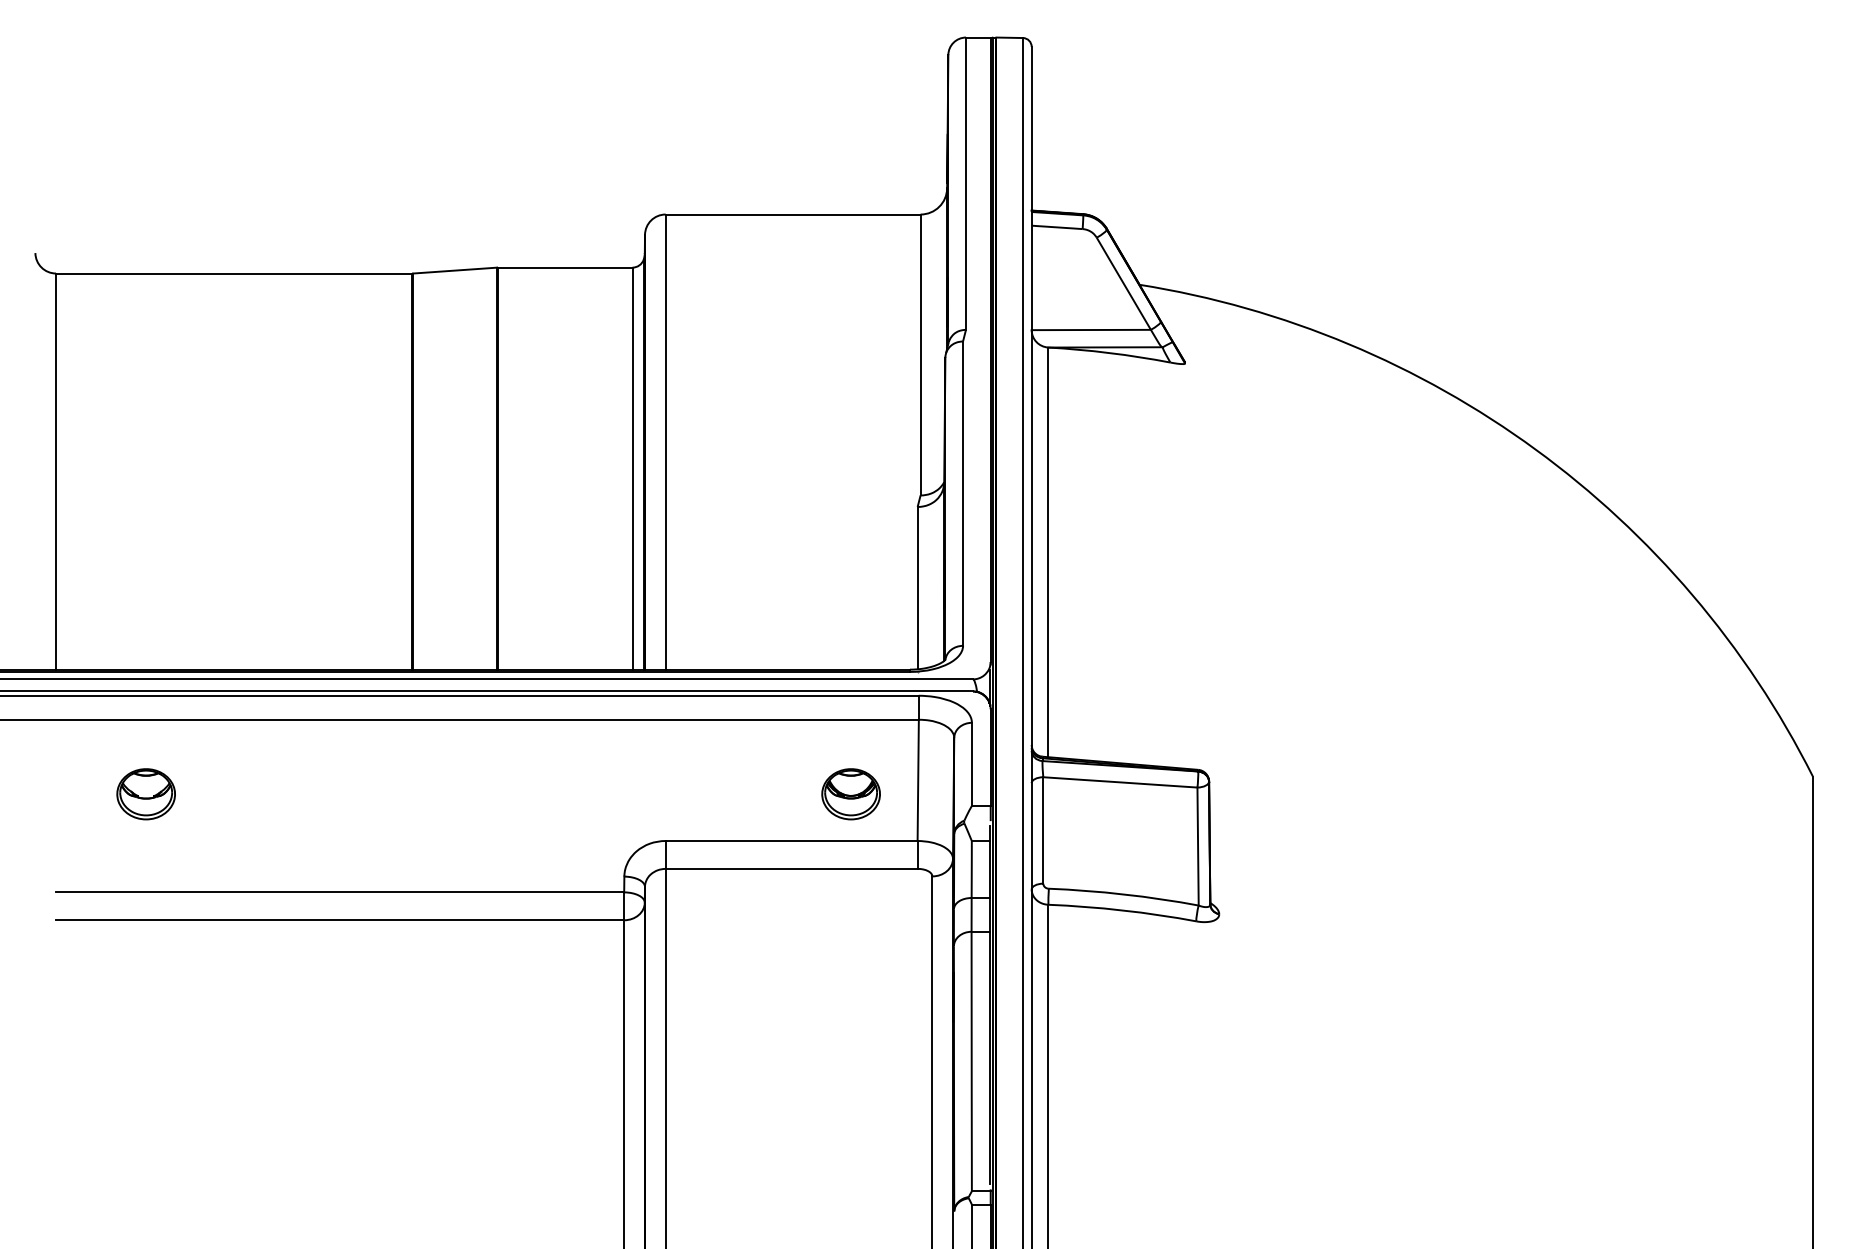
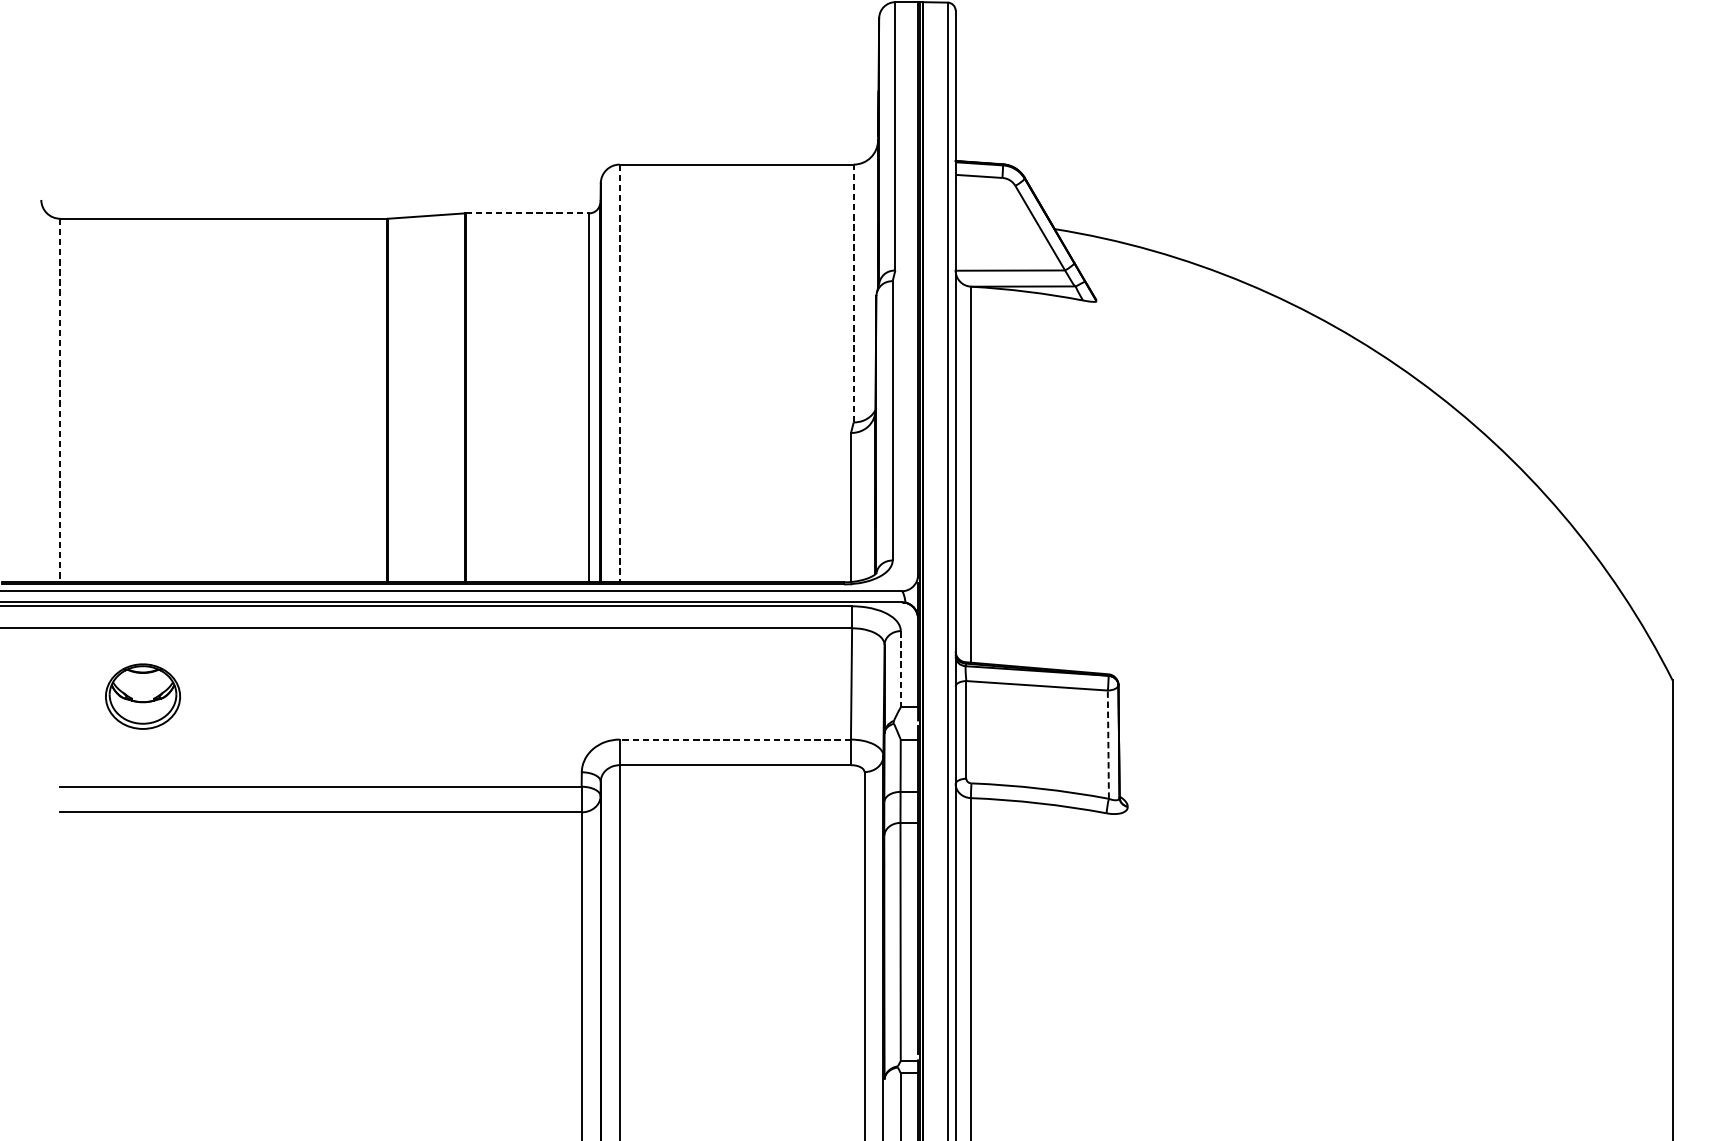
line: (565, 267) -> (527, 213), solid -> dashed
line: (920, 354) -> (853, 293), solid -> dashed
line: (665, 442) -> (619, 373), solid -> dashed
line: (56, 472) -> (60, 401), solid -> dashed
line: (971, 764) -> (900, 669), solid -> dashed
part: (145, 794) -> (142, 696), size x1.4
part: (850, 794) -> (789, 696), removed
line: (791, 841) -> (735, 740), solid -> dashed
line: (1198, 846) -> (1108, 744), solid -> dashed

